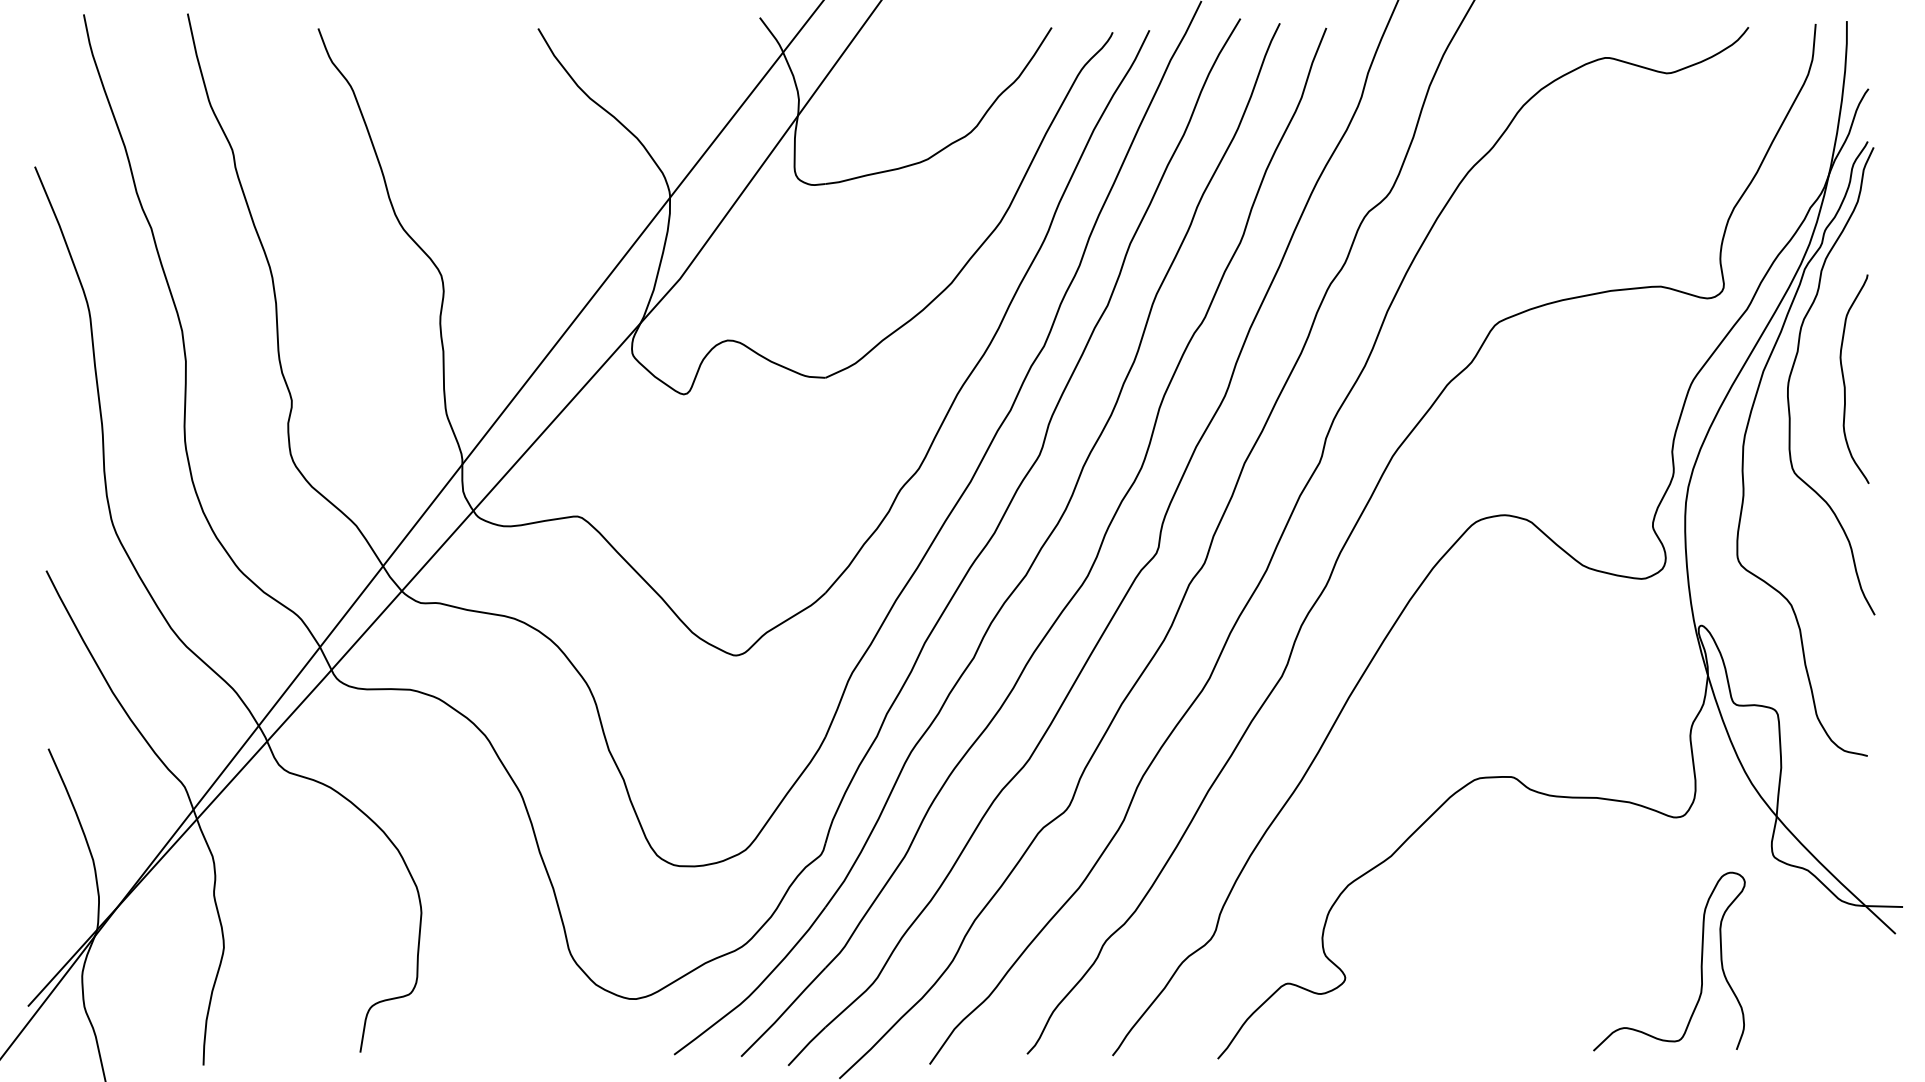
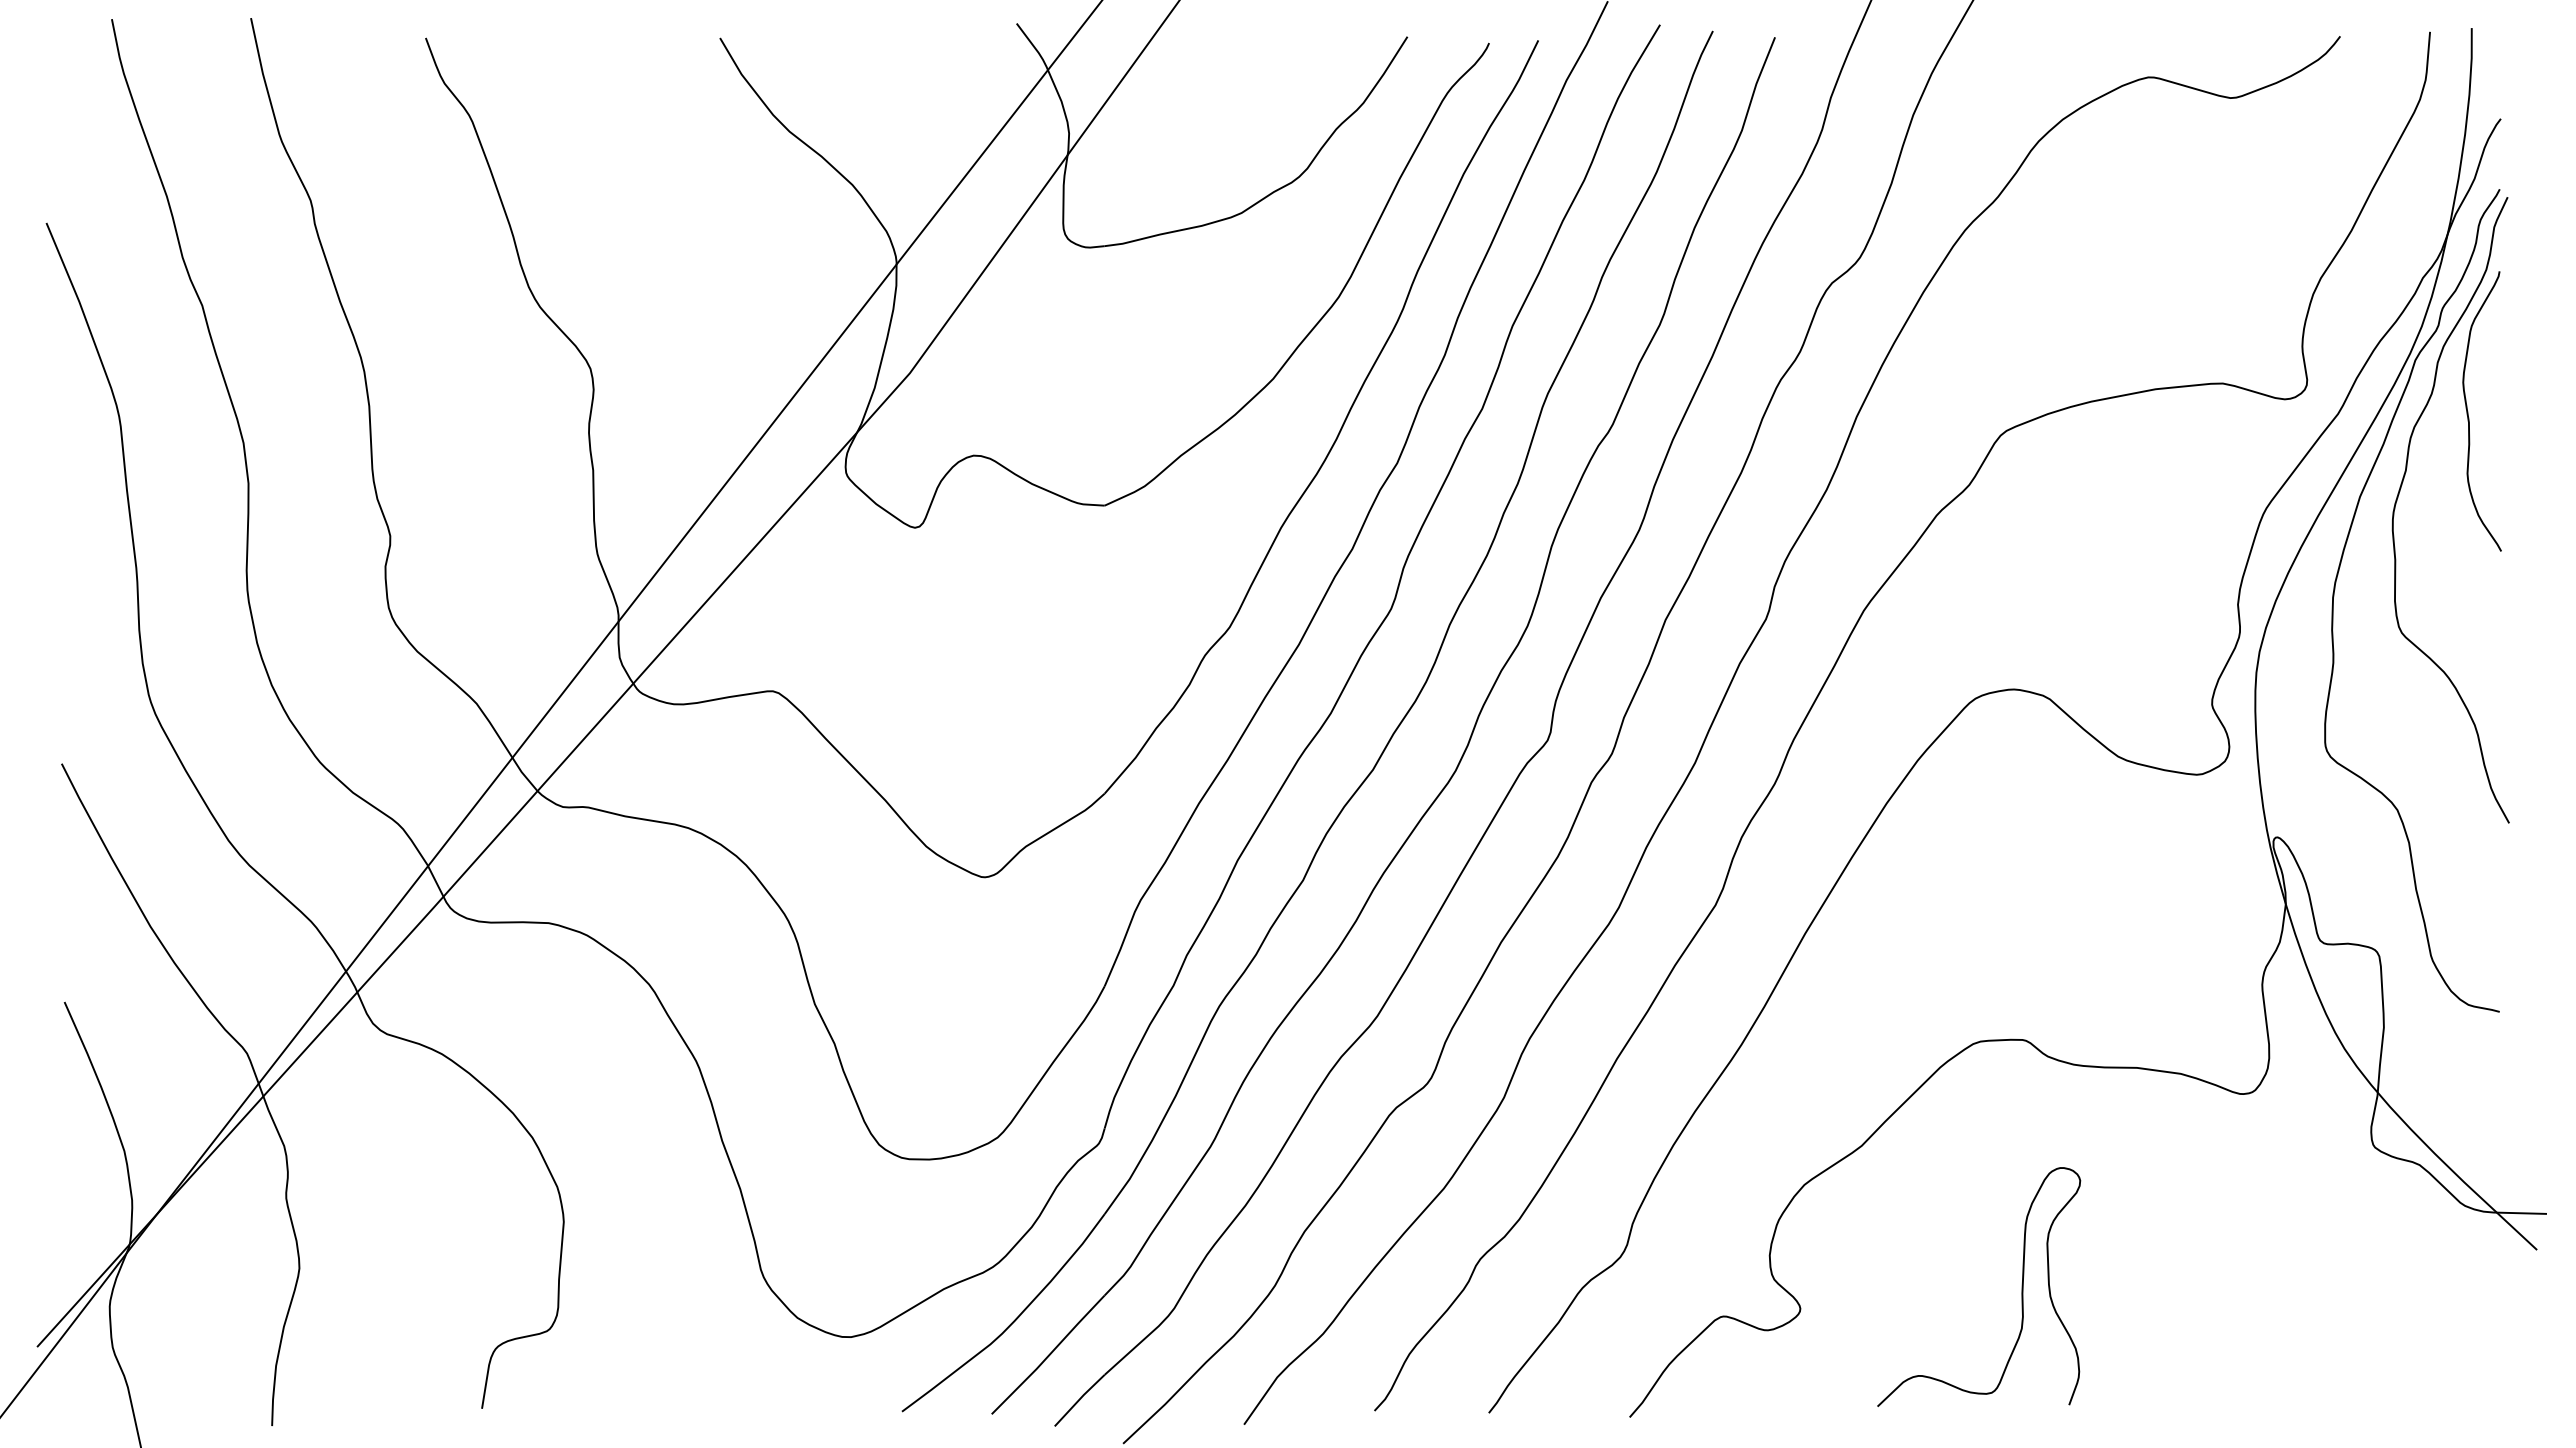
curve: (1844, 379) -> (2468, 411), moved
curve: (1701, 961) -> (2021, 1286), moved

